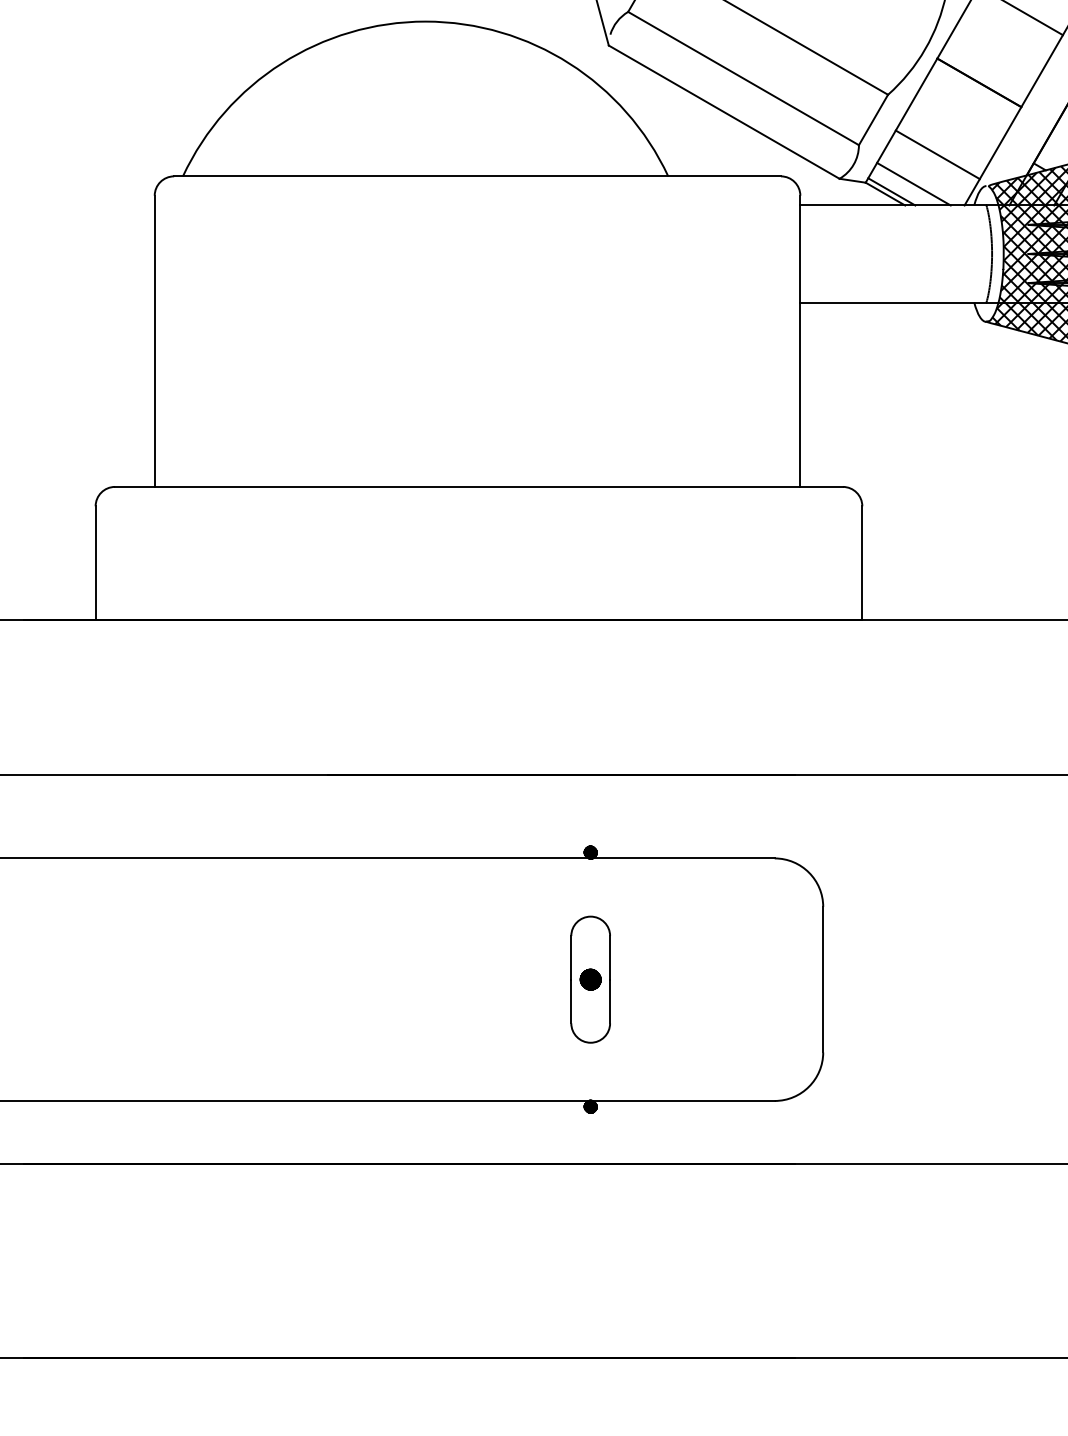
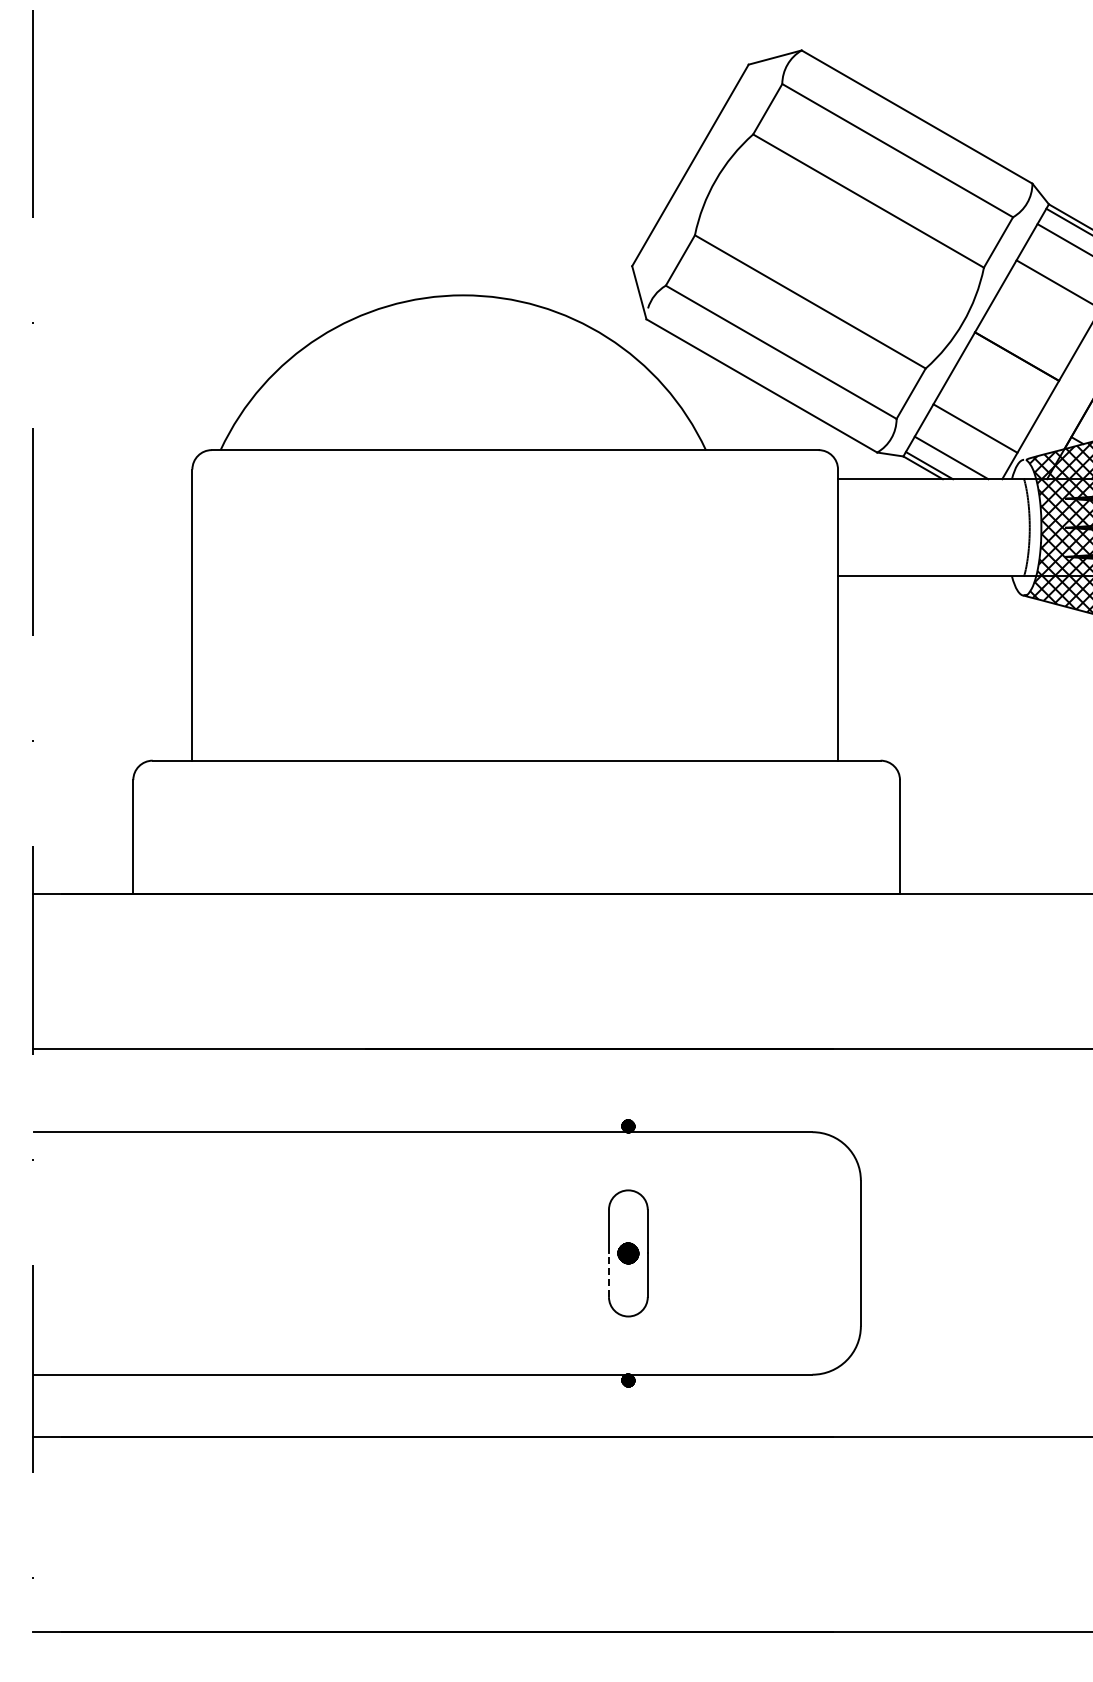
line: (570, 1001) -> (608, 1275), solid -> dashed

